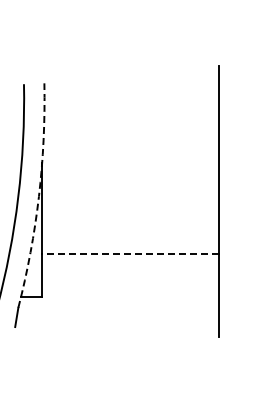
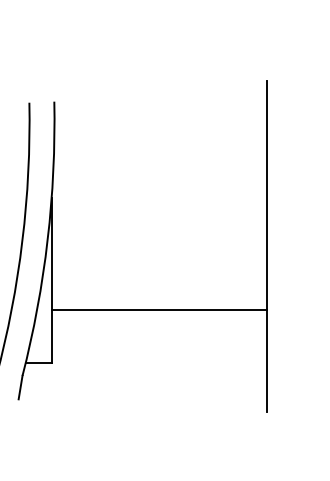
arc: (38, 196) -> (47, 239), dashed -> solid
line: (129, 254) -> (158, 310), dashed -> solid

